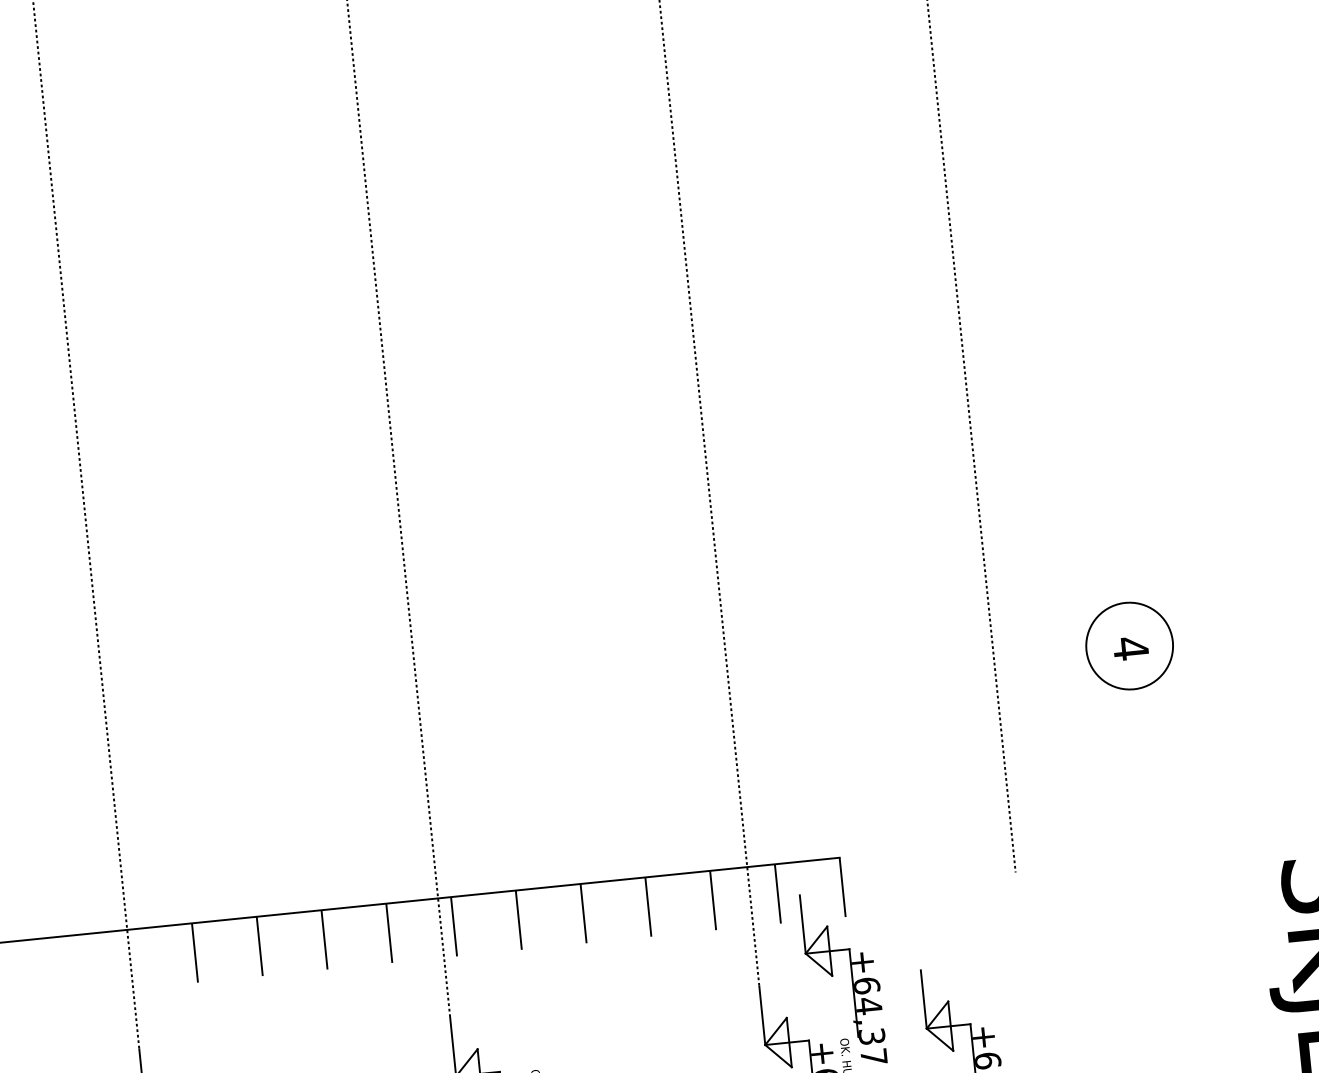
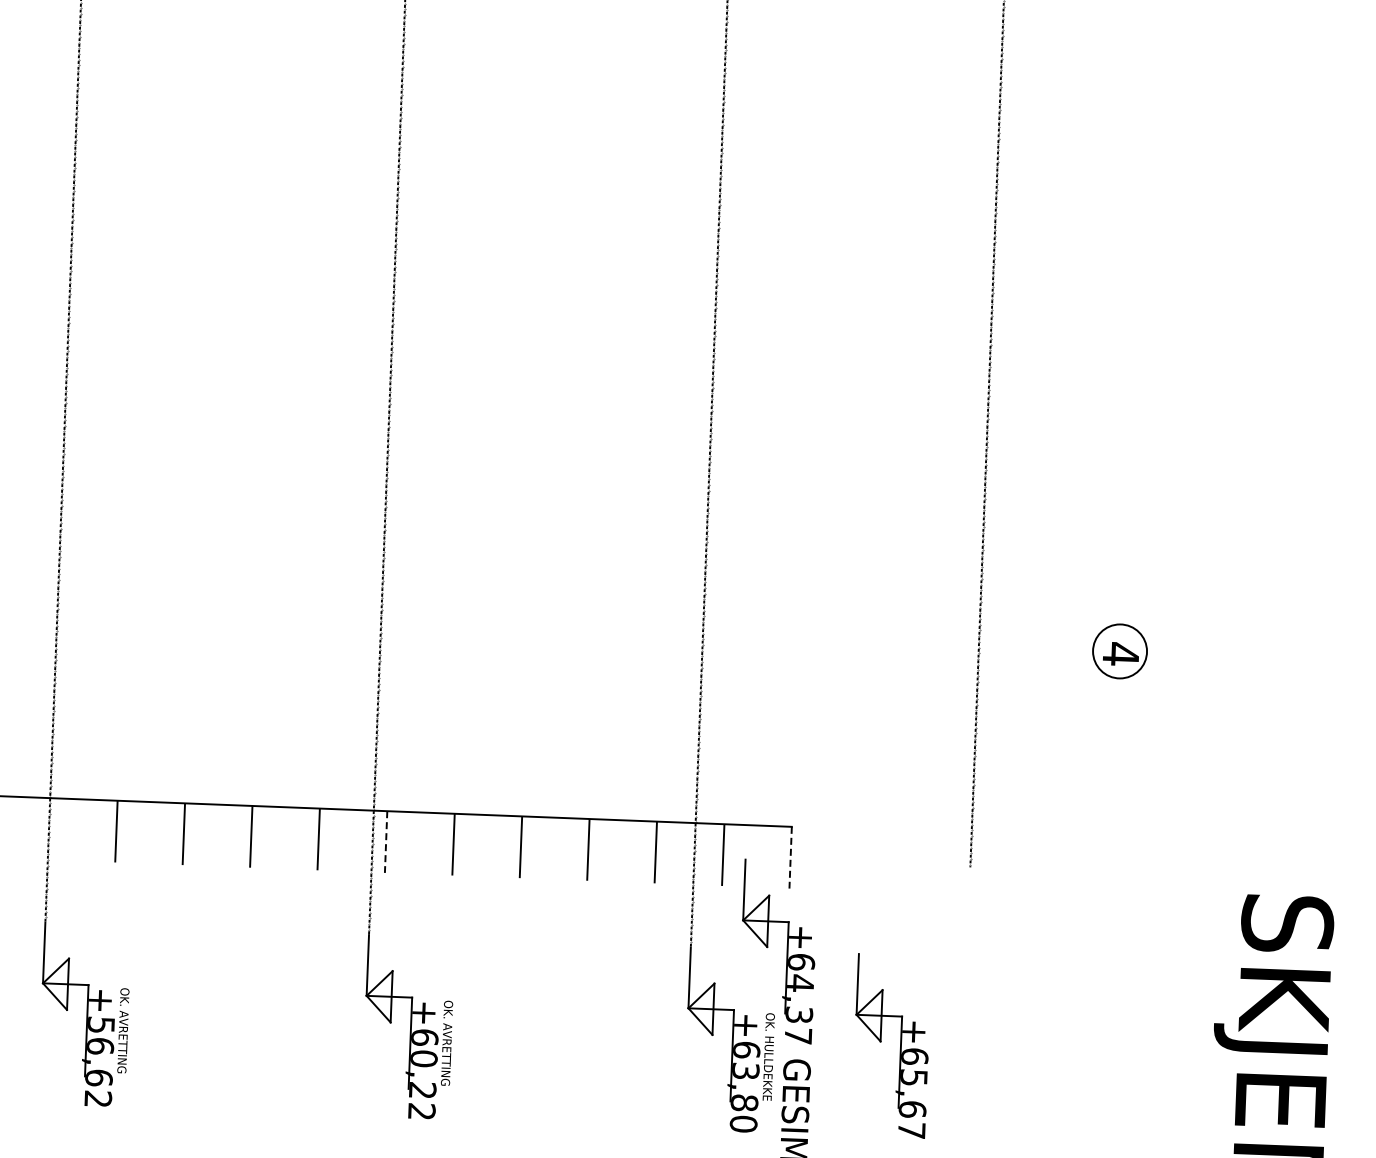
circle: (1130, 646) -> (1120, 651), size x0.6
line: (842, 887) -> (790, 857), solid -> dashed
line: (454, 927) -> (386, 842), solid -> dashed

